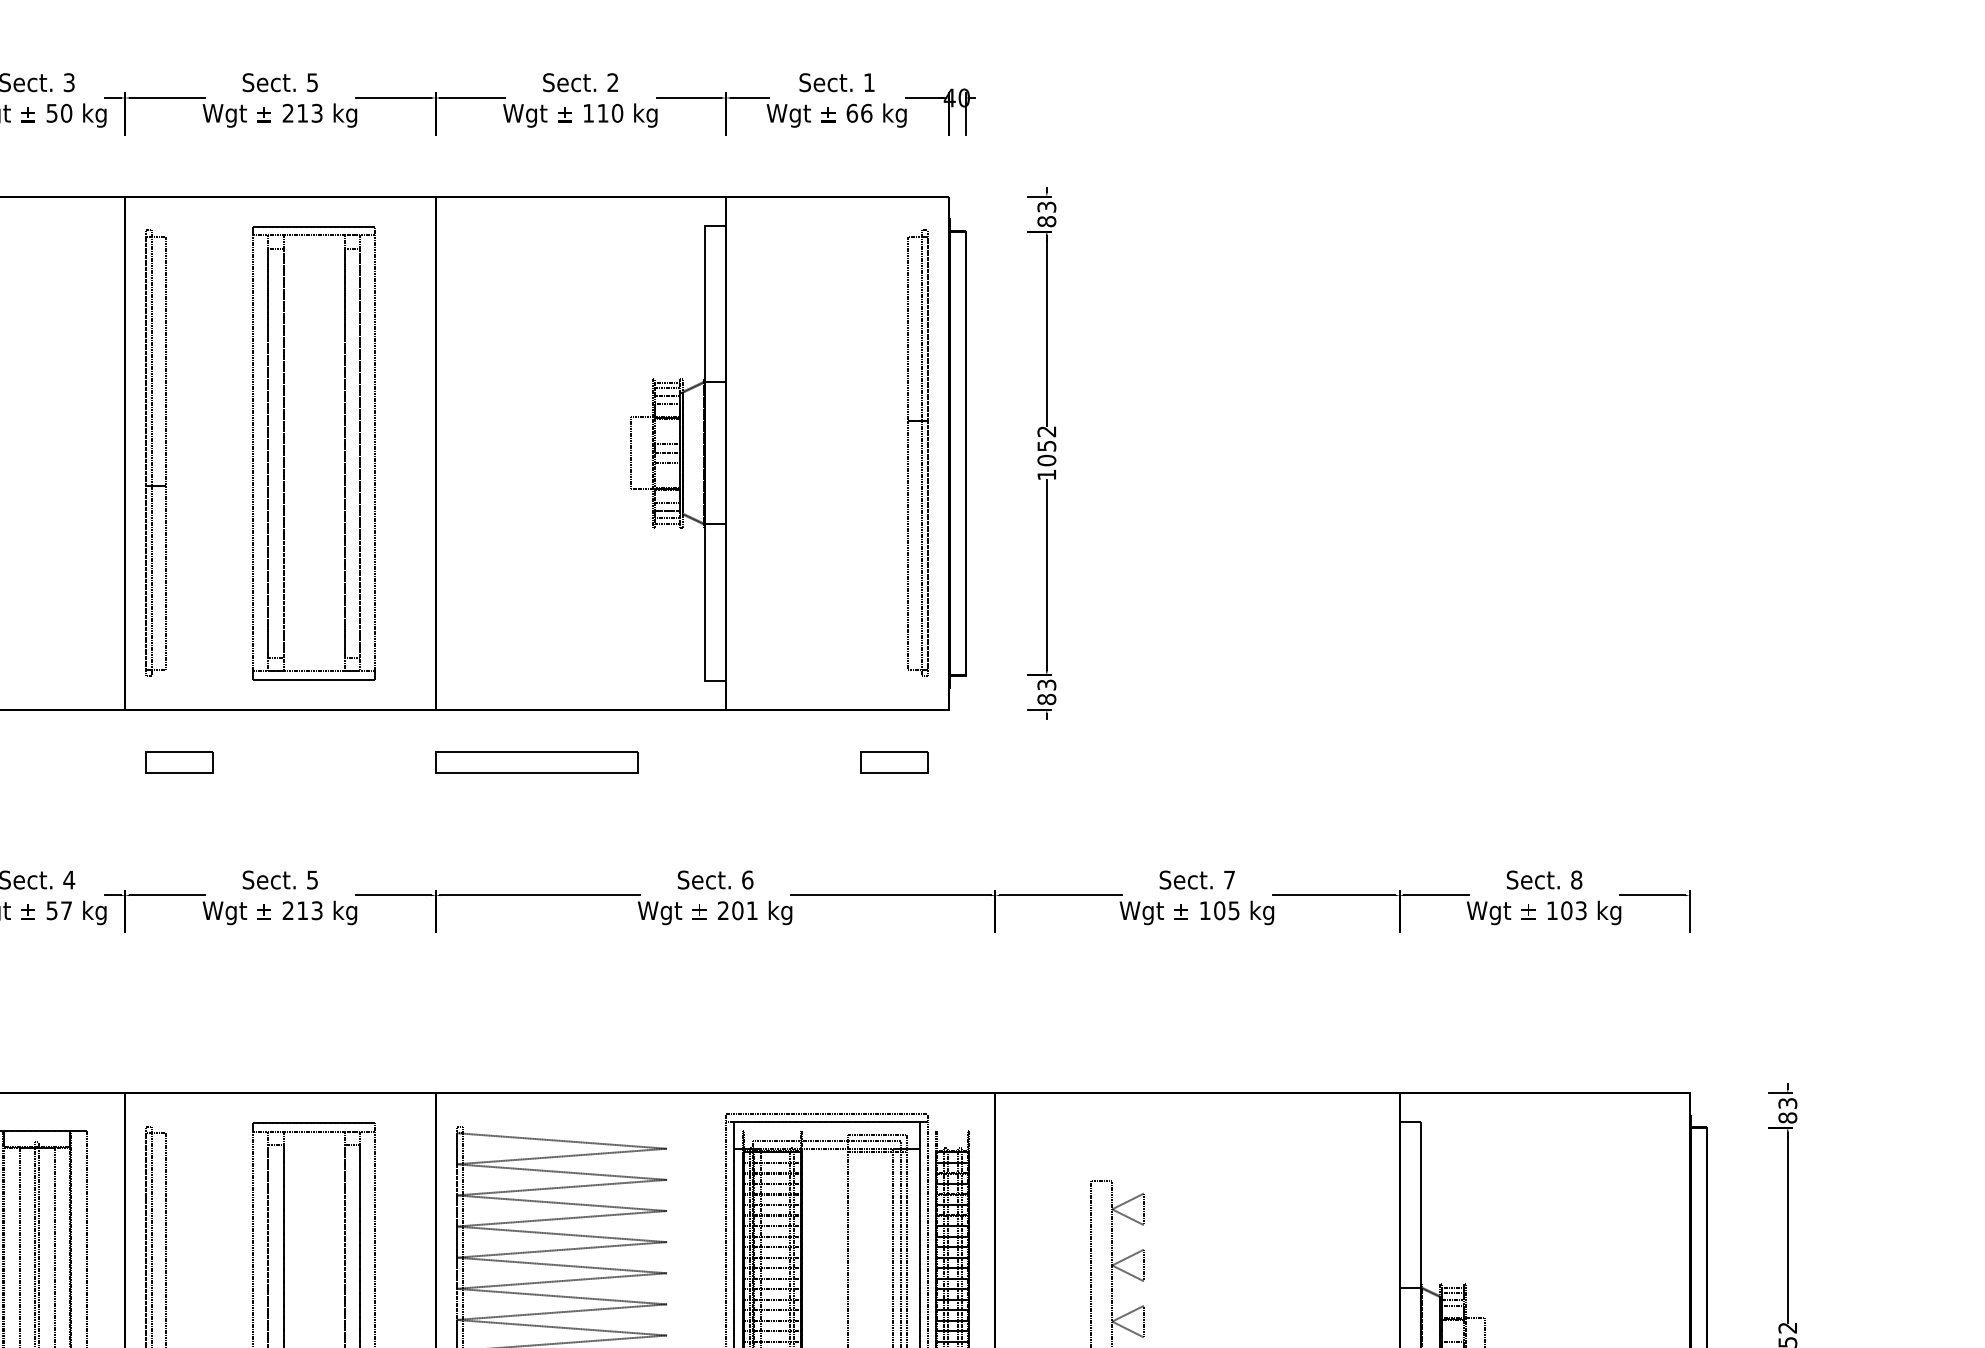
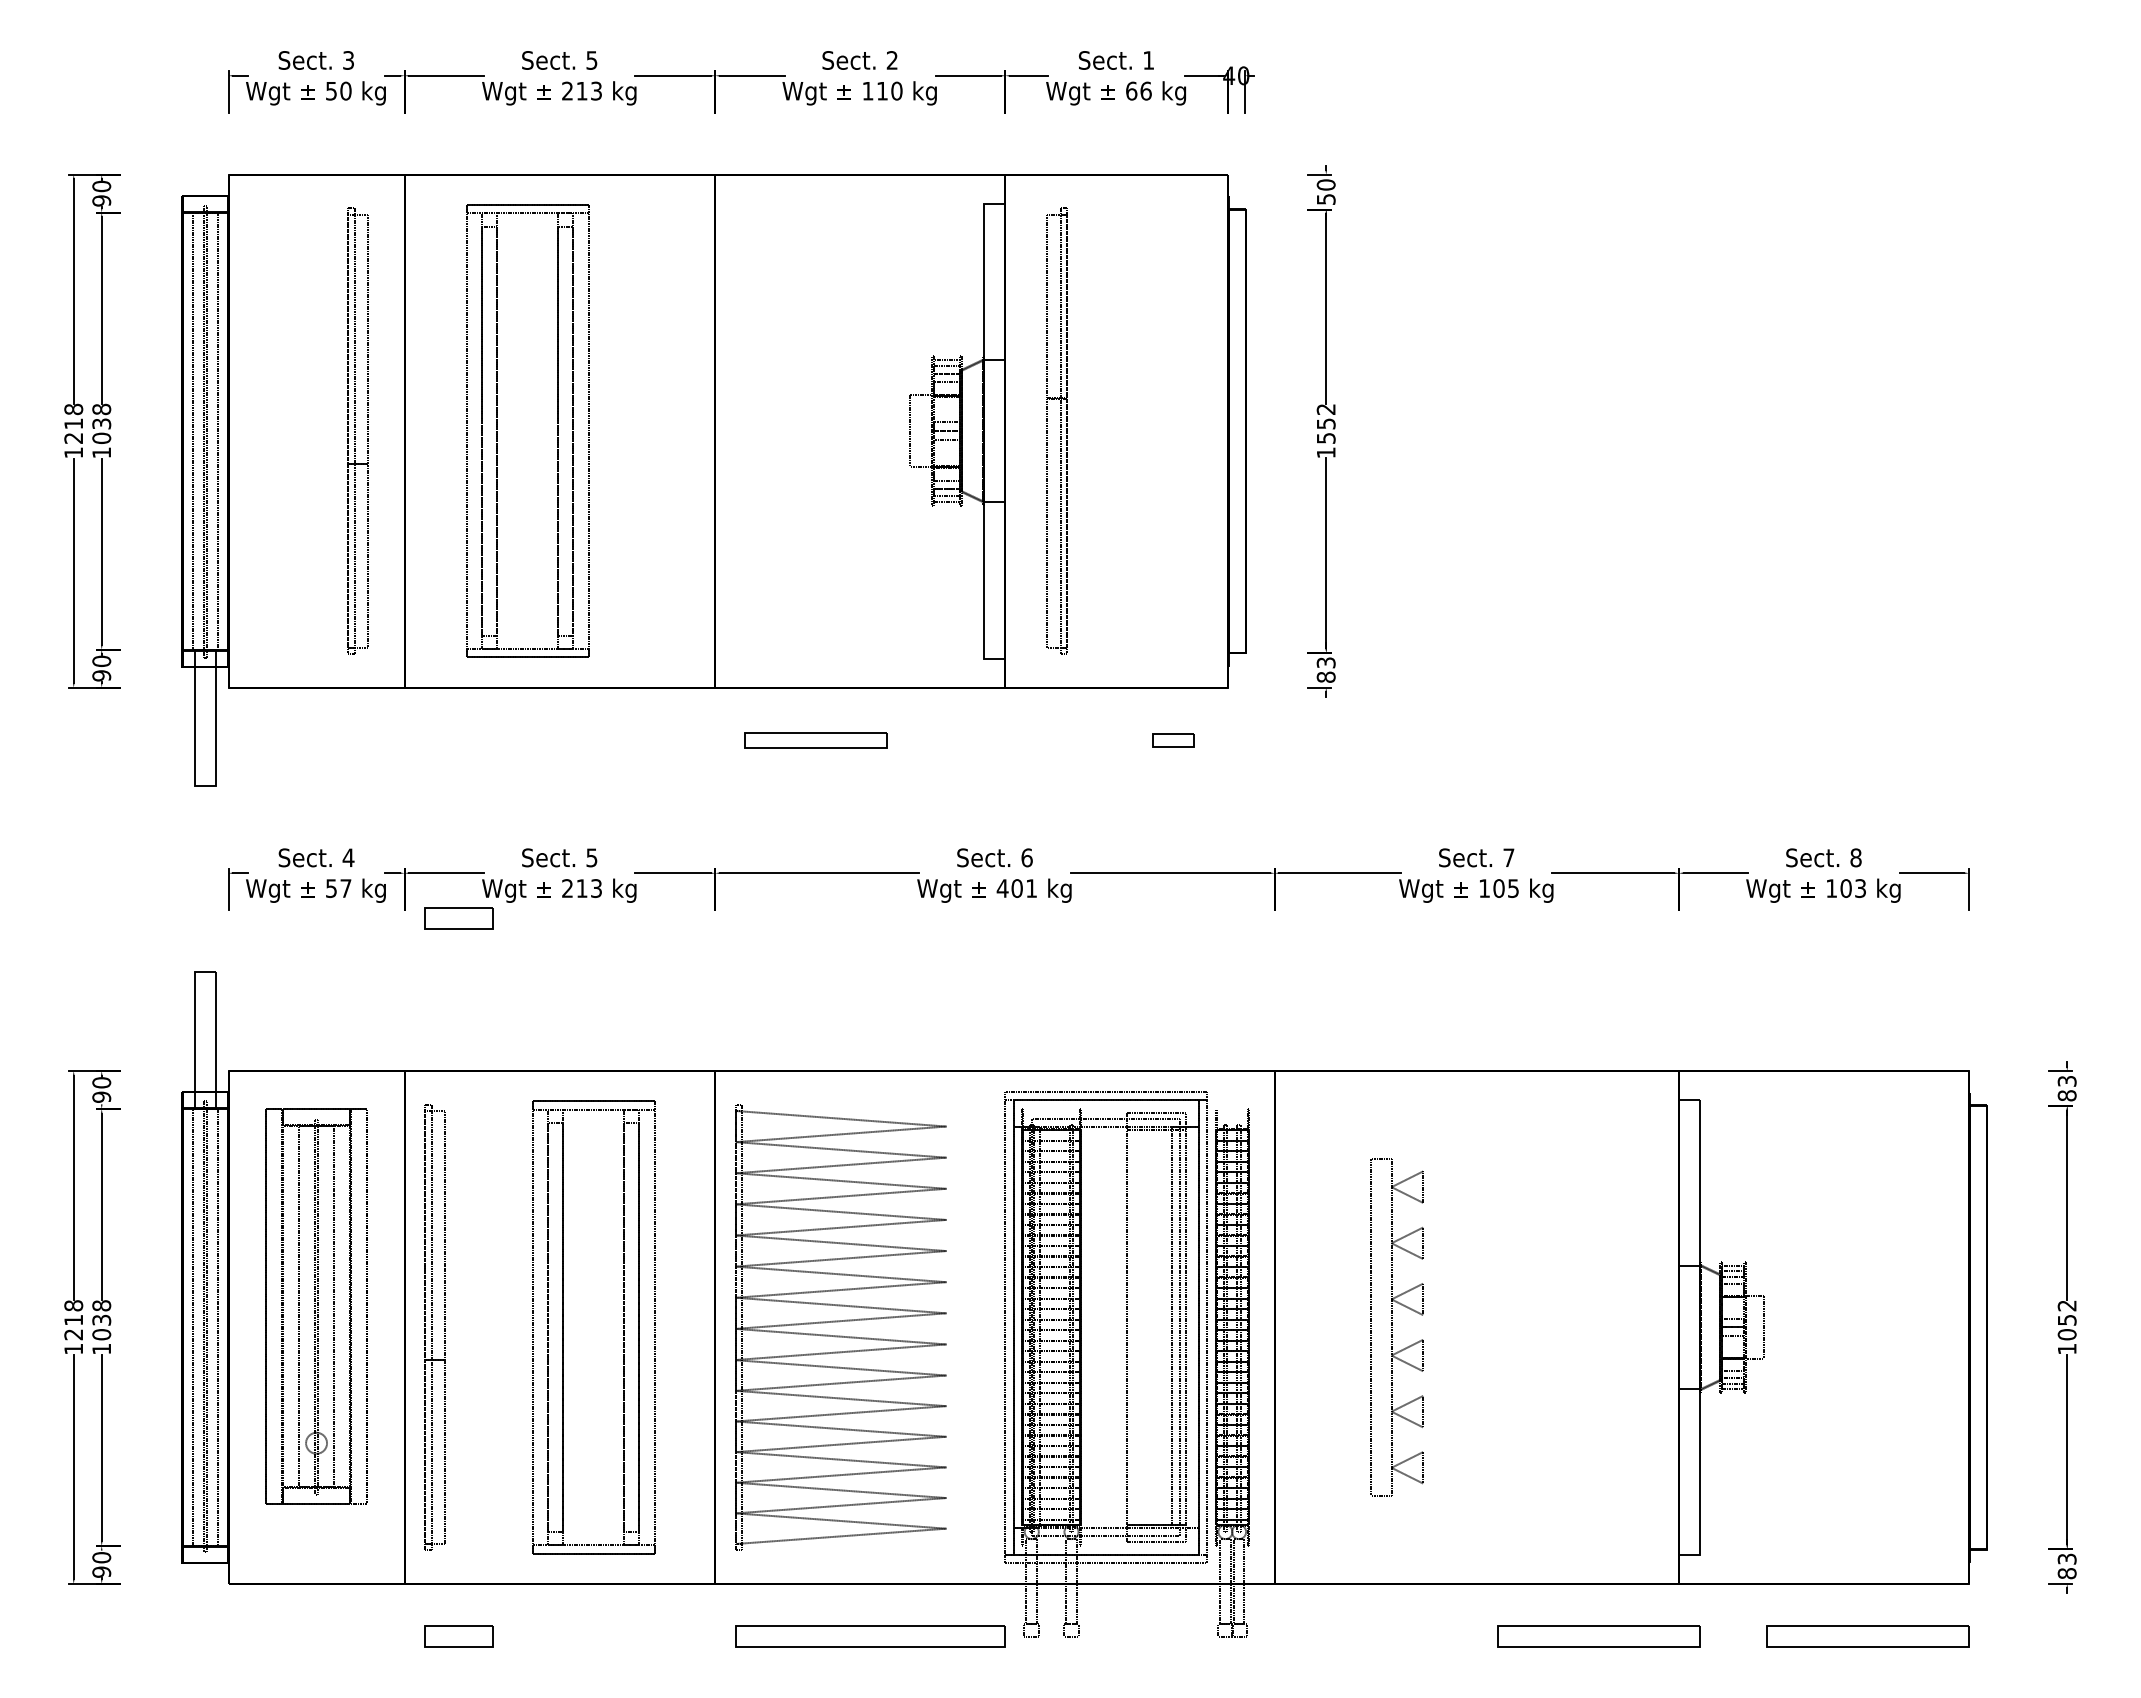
text: (1046, 214) -> (1325, 192), 83 -> 50
part: (155, 452) -> (357, 430), moved
part: (344, 452) -> (557, 430), moved
part: (917, 452) -> (1056, 430), moved
text: (1046, 459) -> (1325, 437), 1052 -> 1552
part: (179, 762) -> (458, 918), moved
part: (536, 762) -> (815, 740), size x0.7
part: (894, 762) -> (1173, 740), size x0.6
text: (723, 910) -> (1002, 888), 201 -> 401

